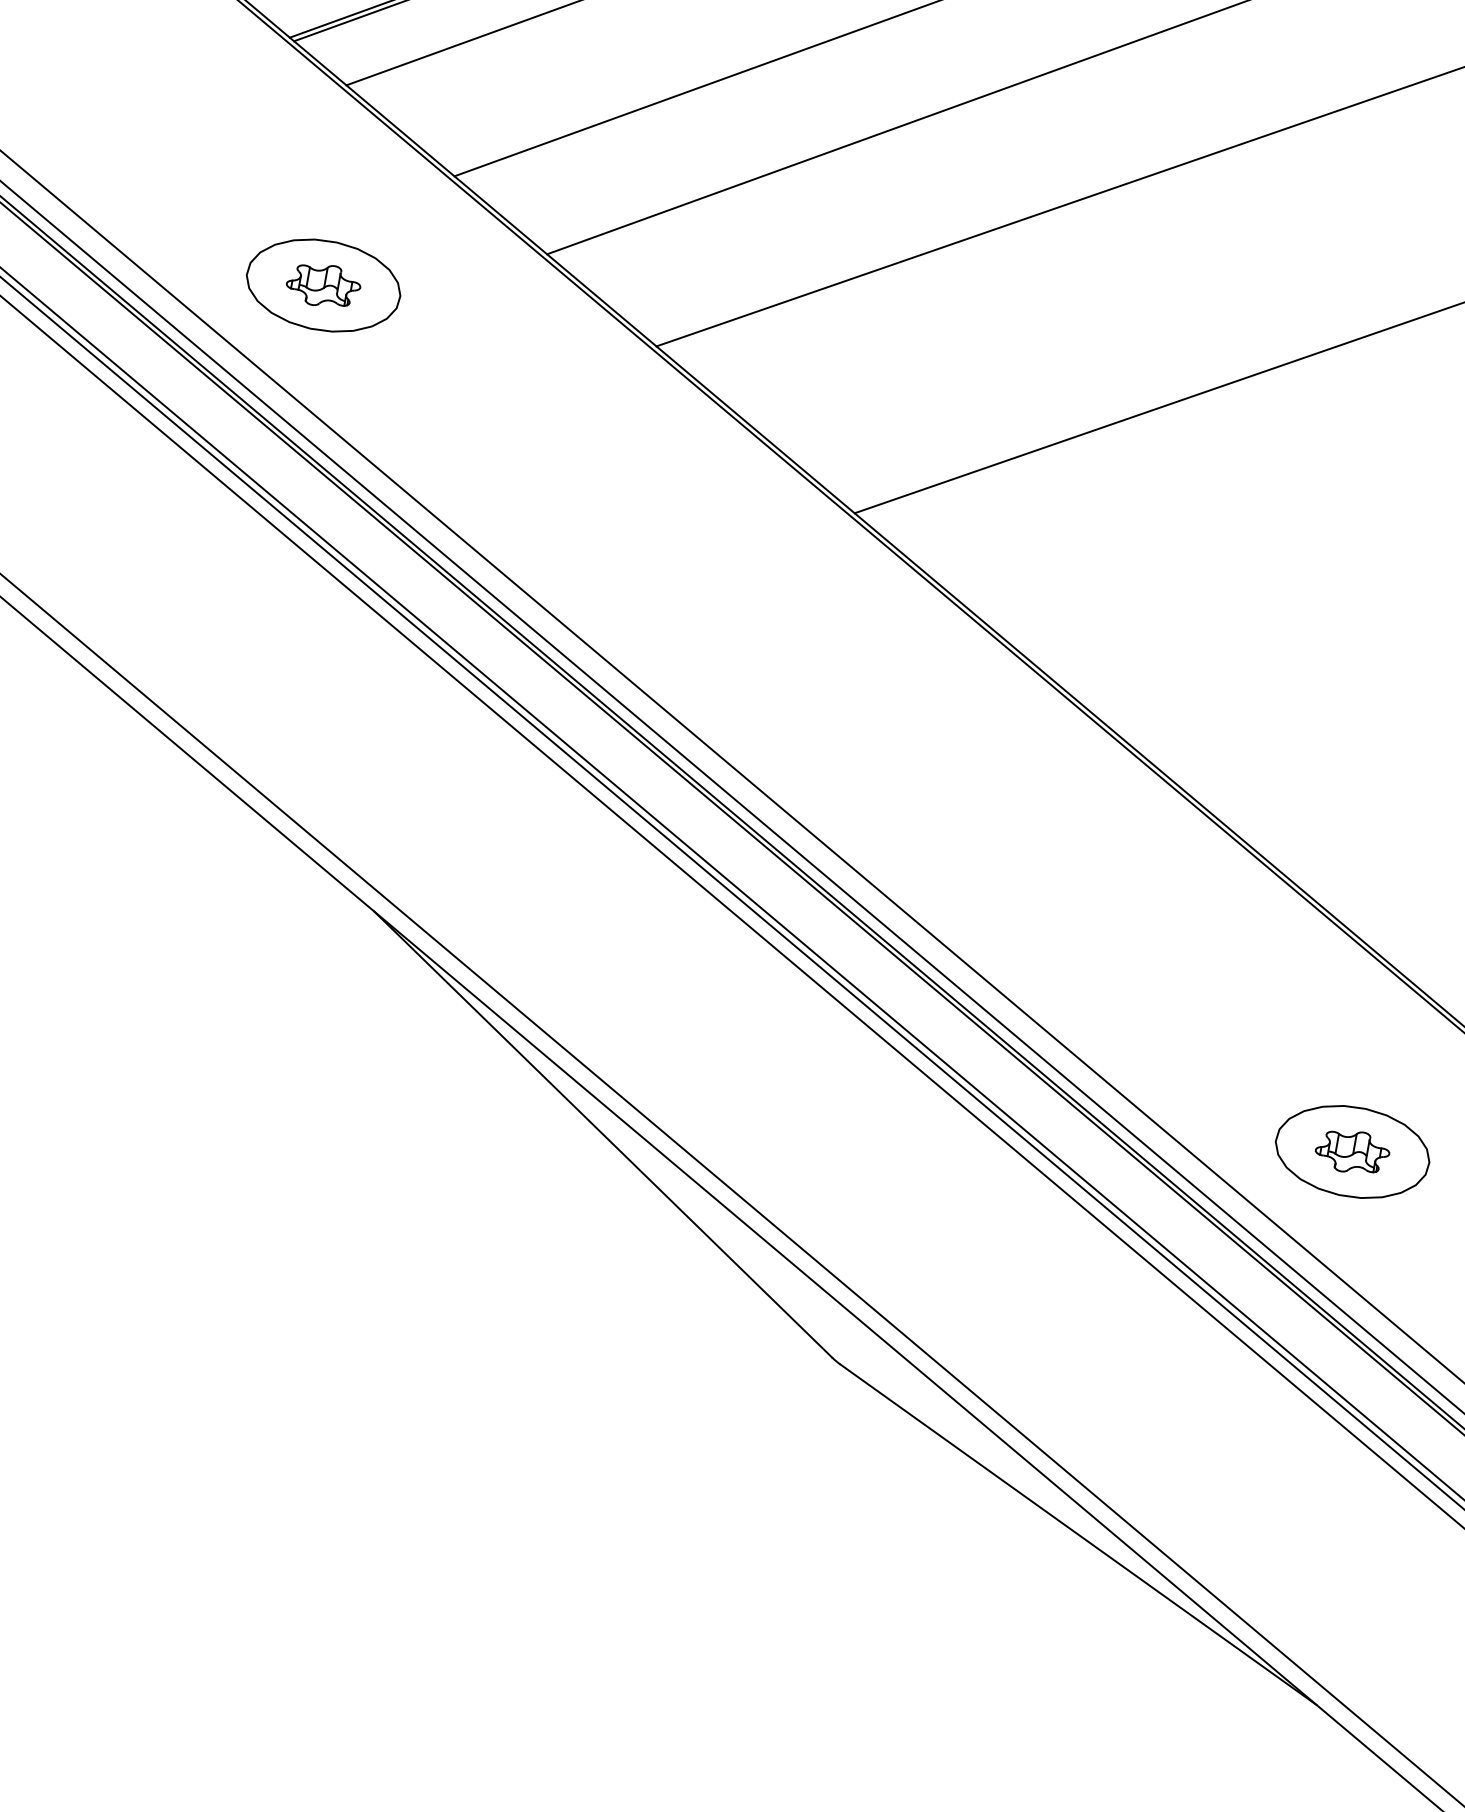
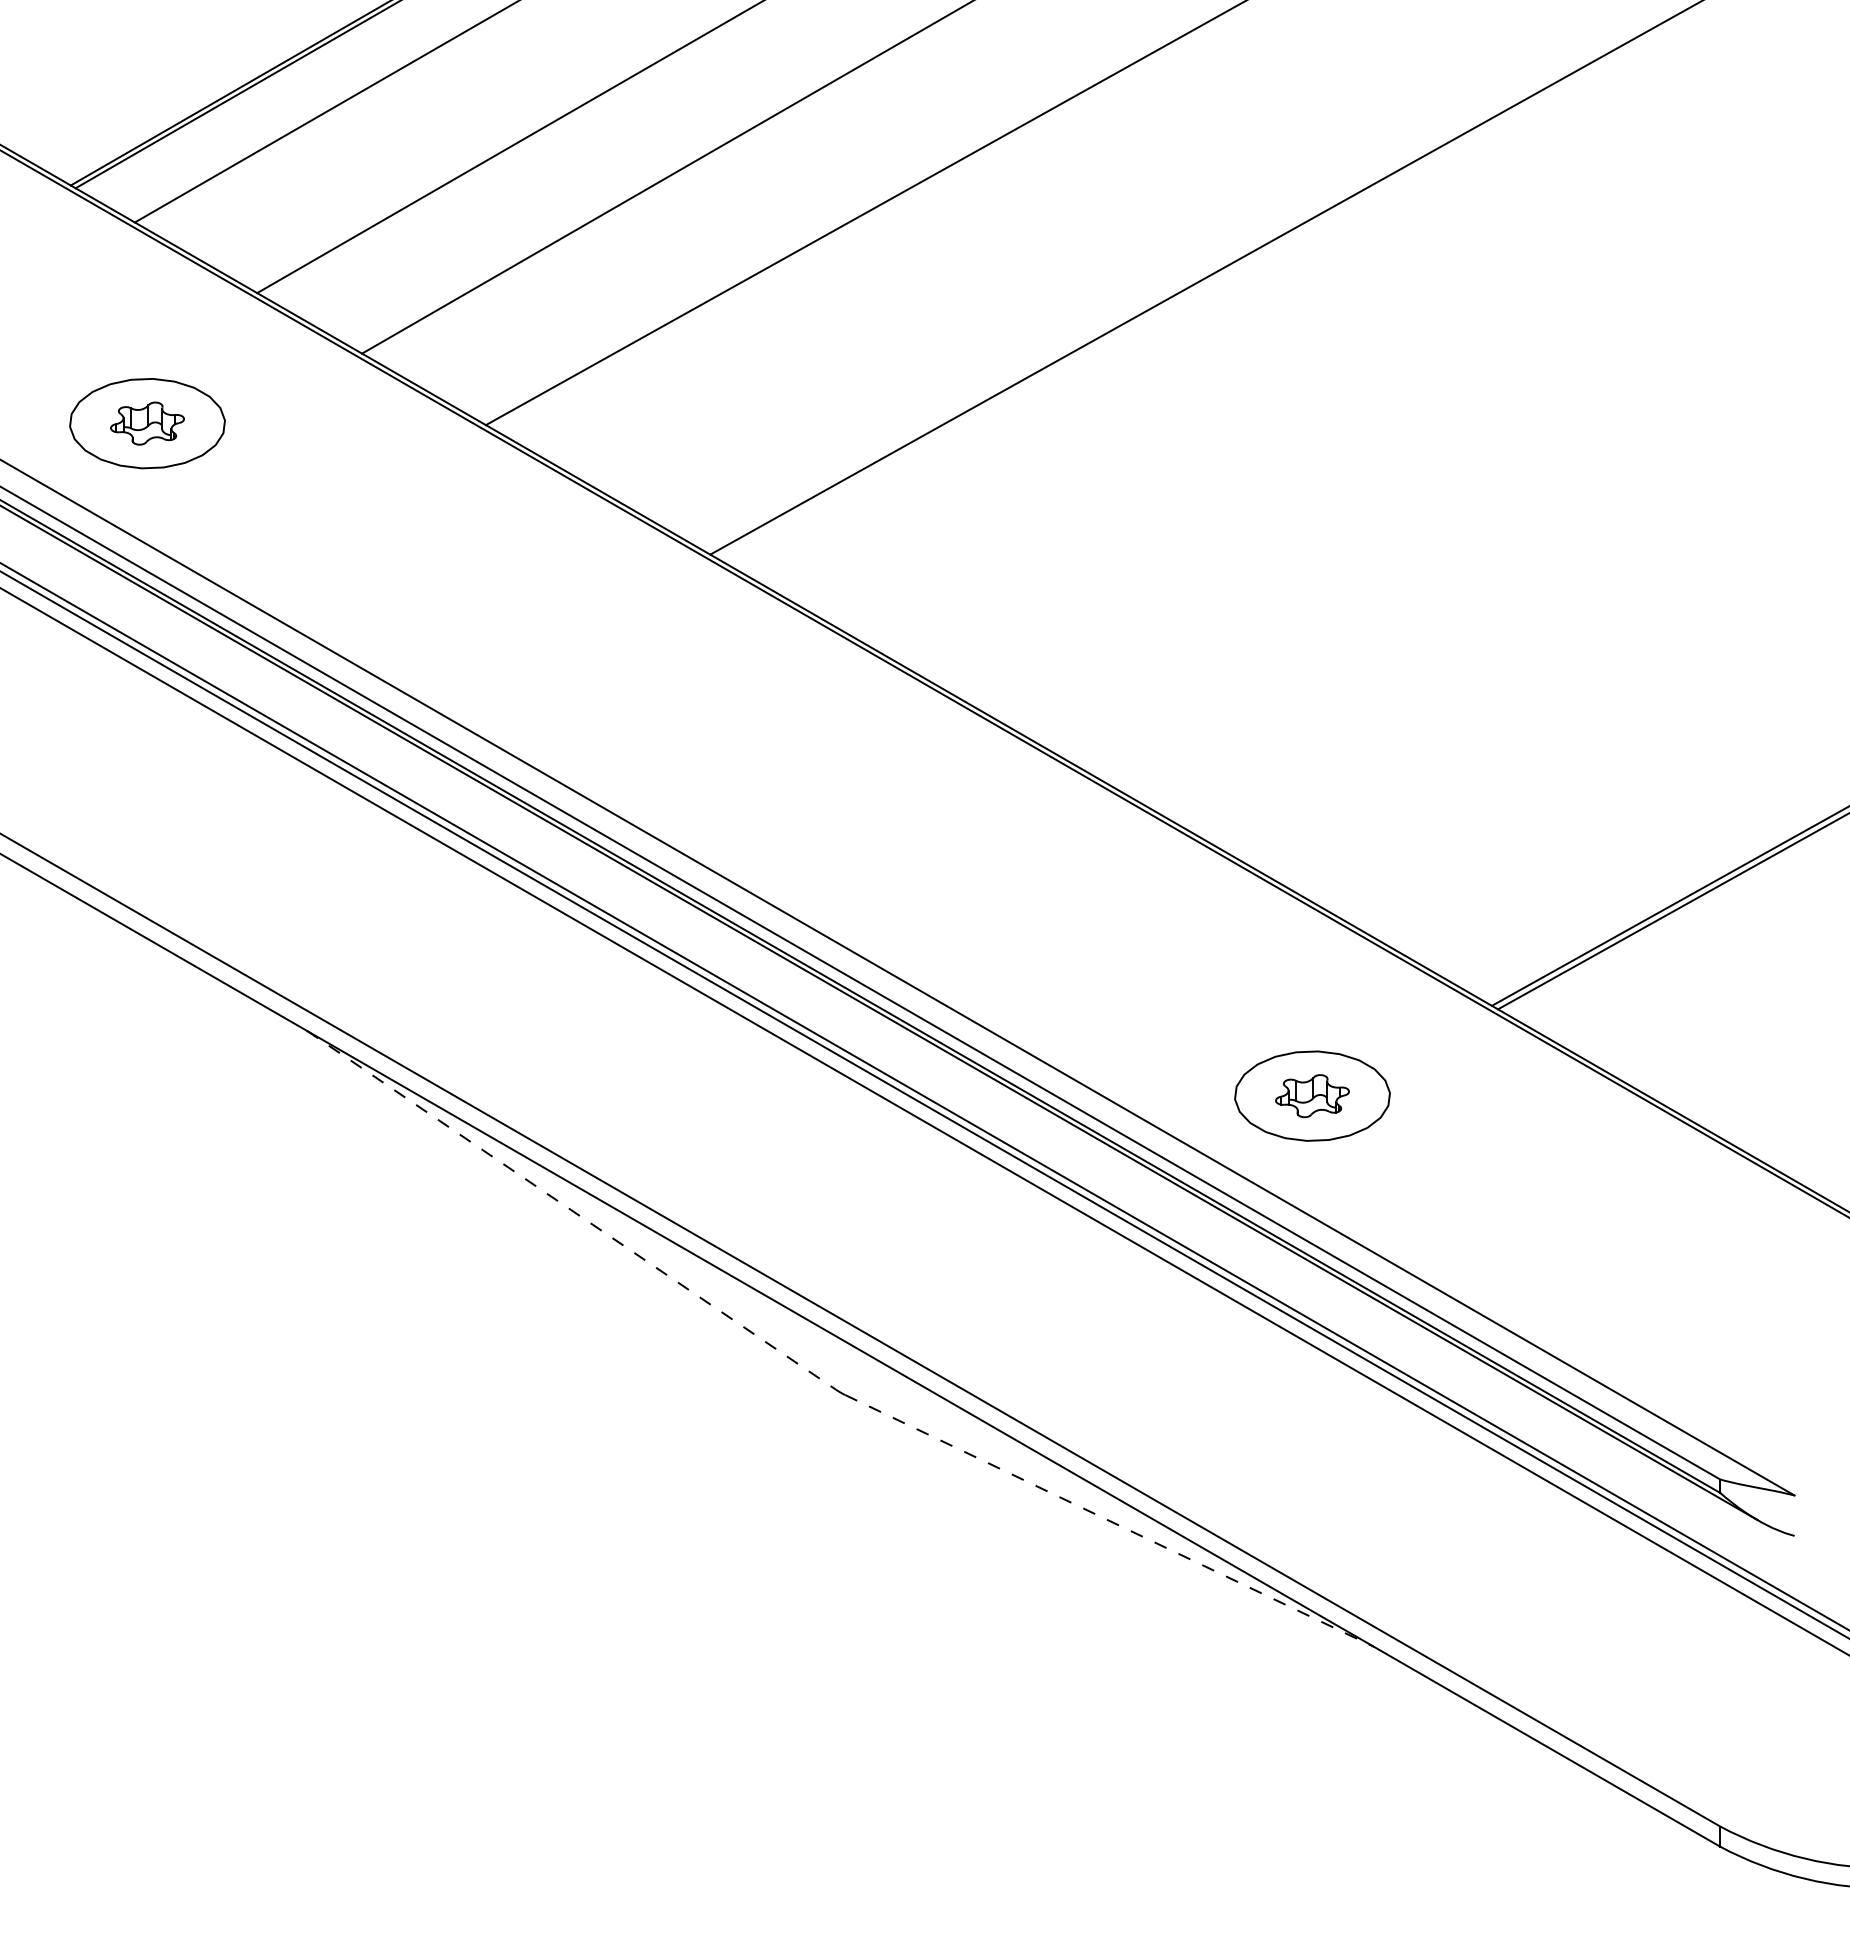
line: (603, 1134) -> (571, 1210), solid -> dashed
line: (1078, 1535) -> (1109, 1521), solid -> dashed

